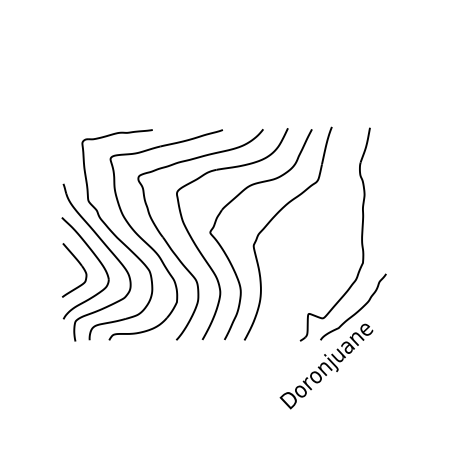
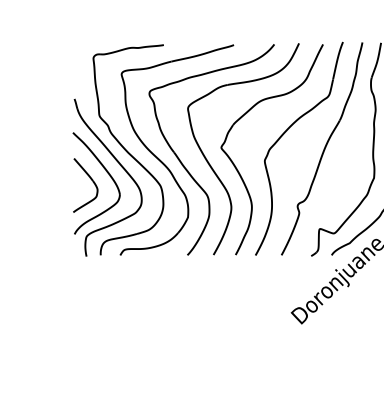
part: (310, 233) -> (321, 148), added

